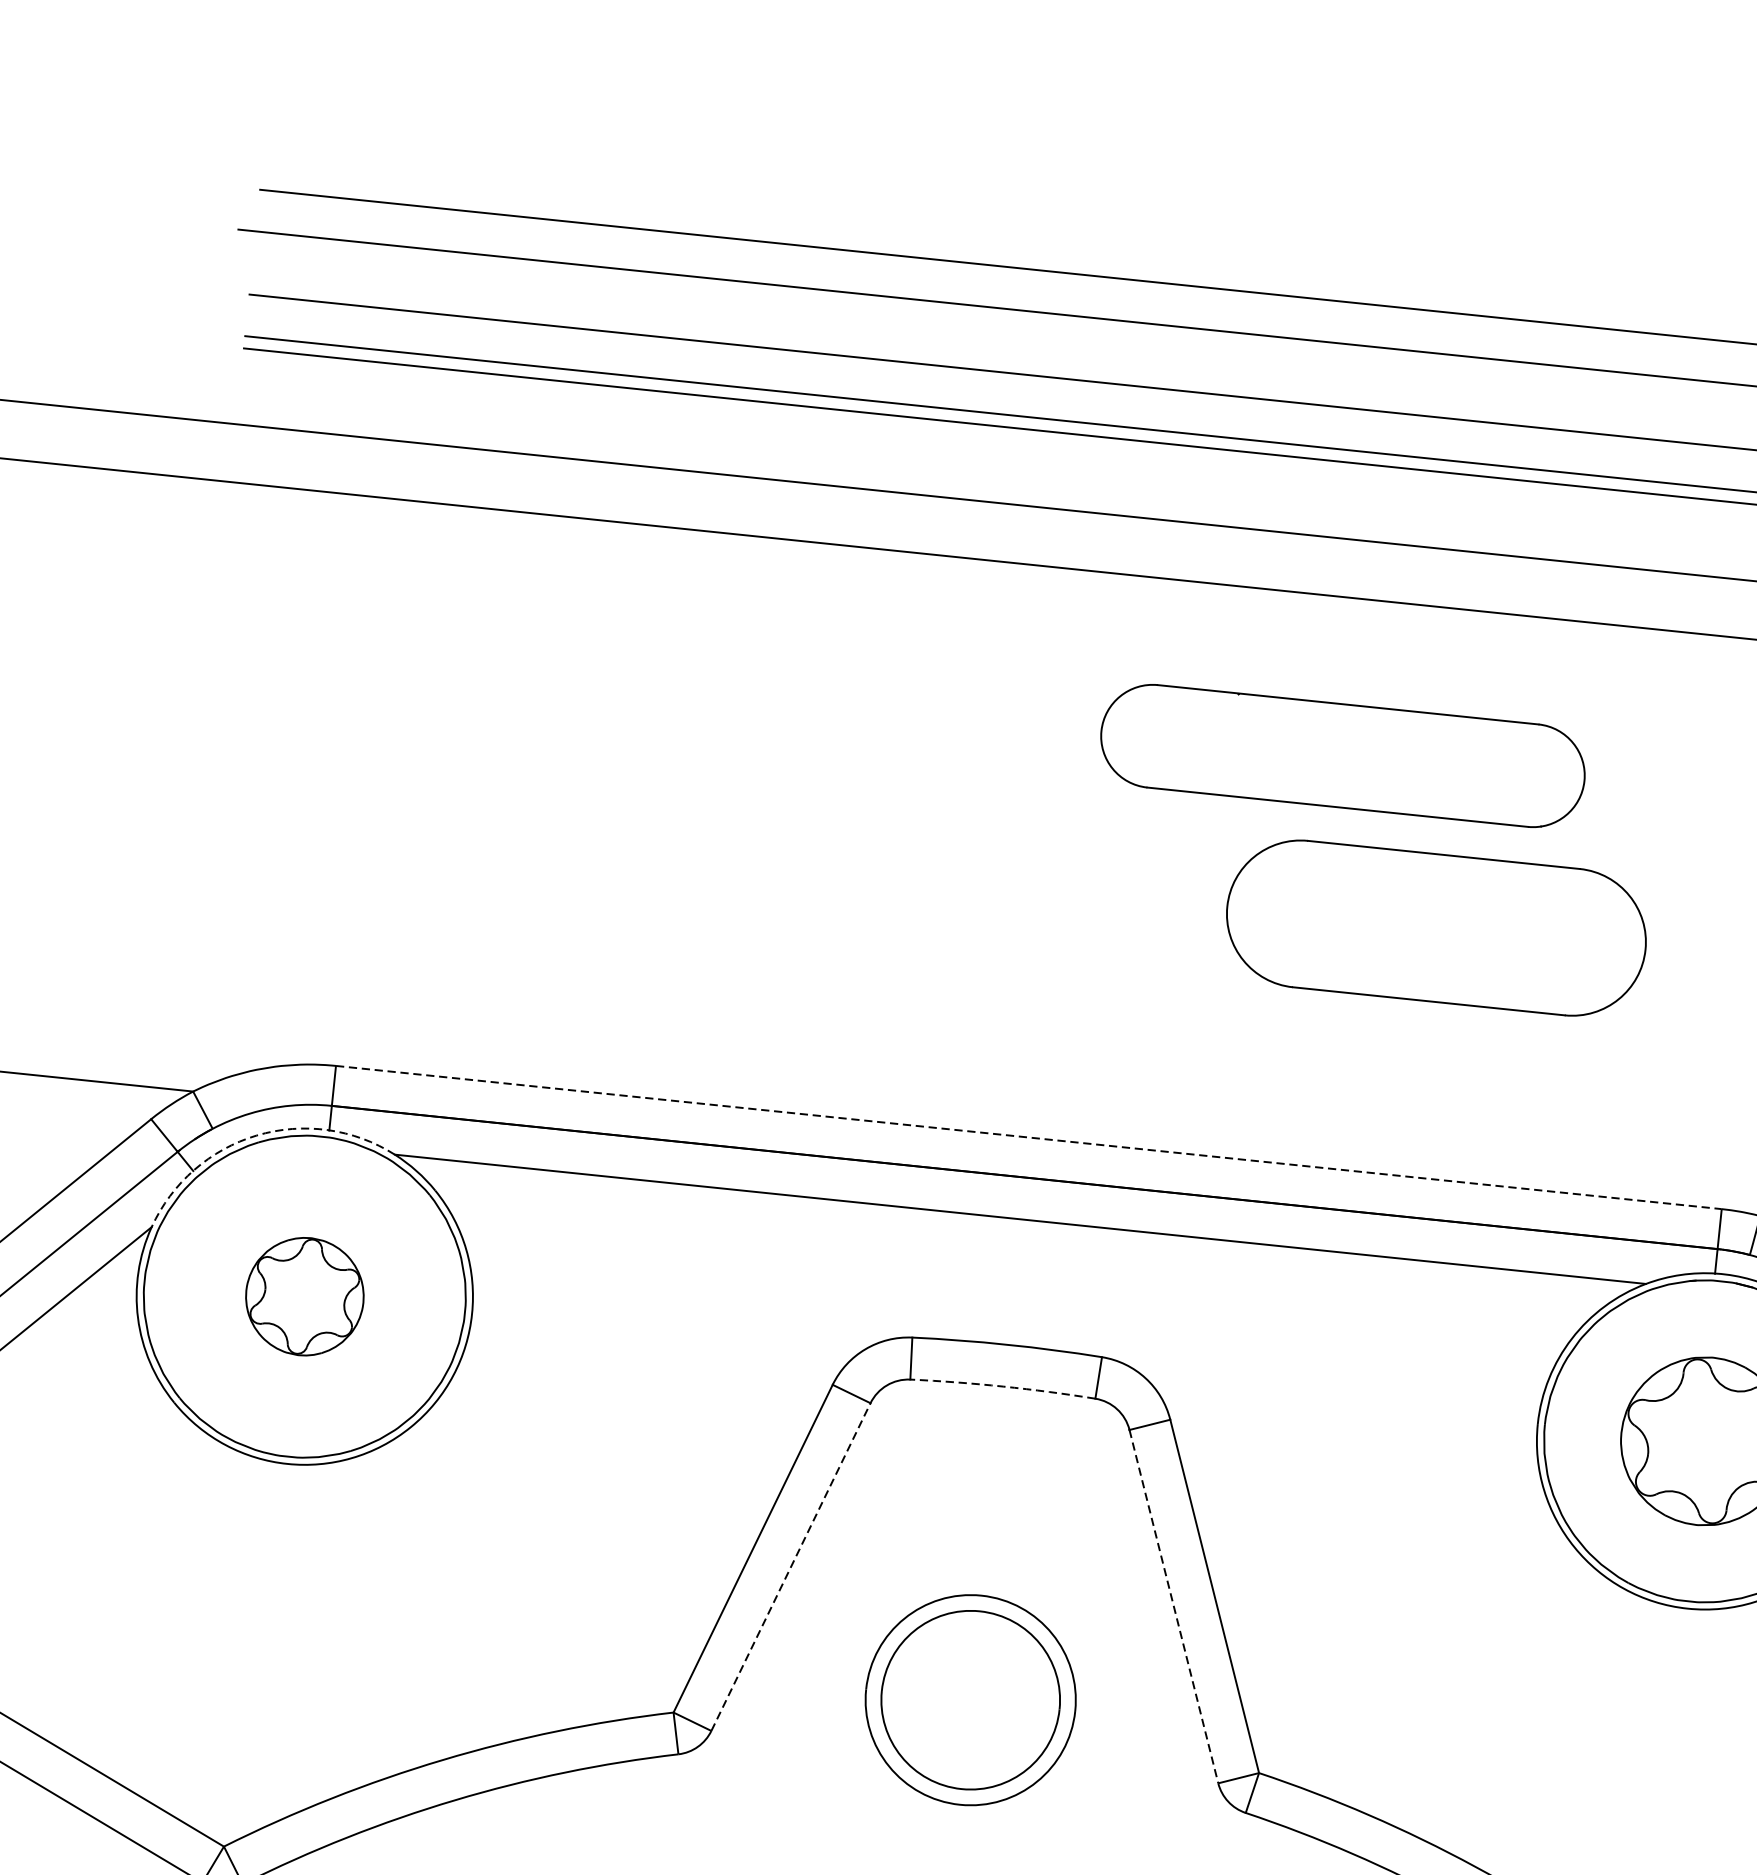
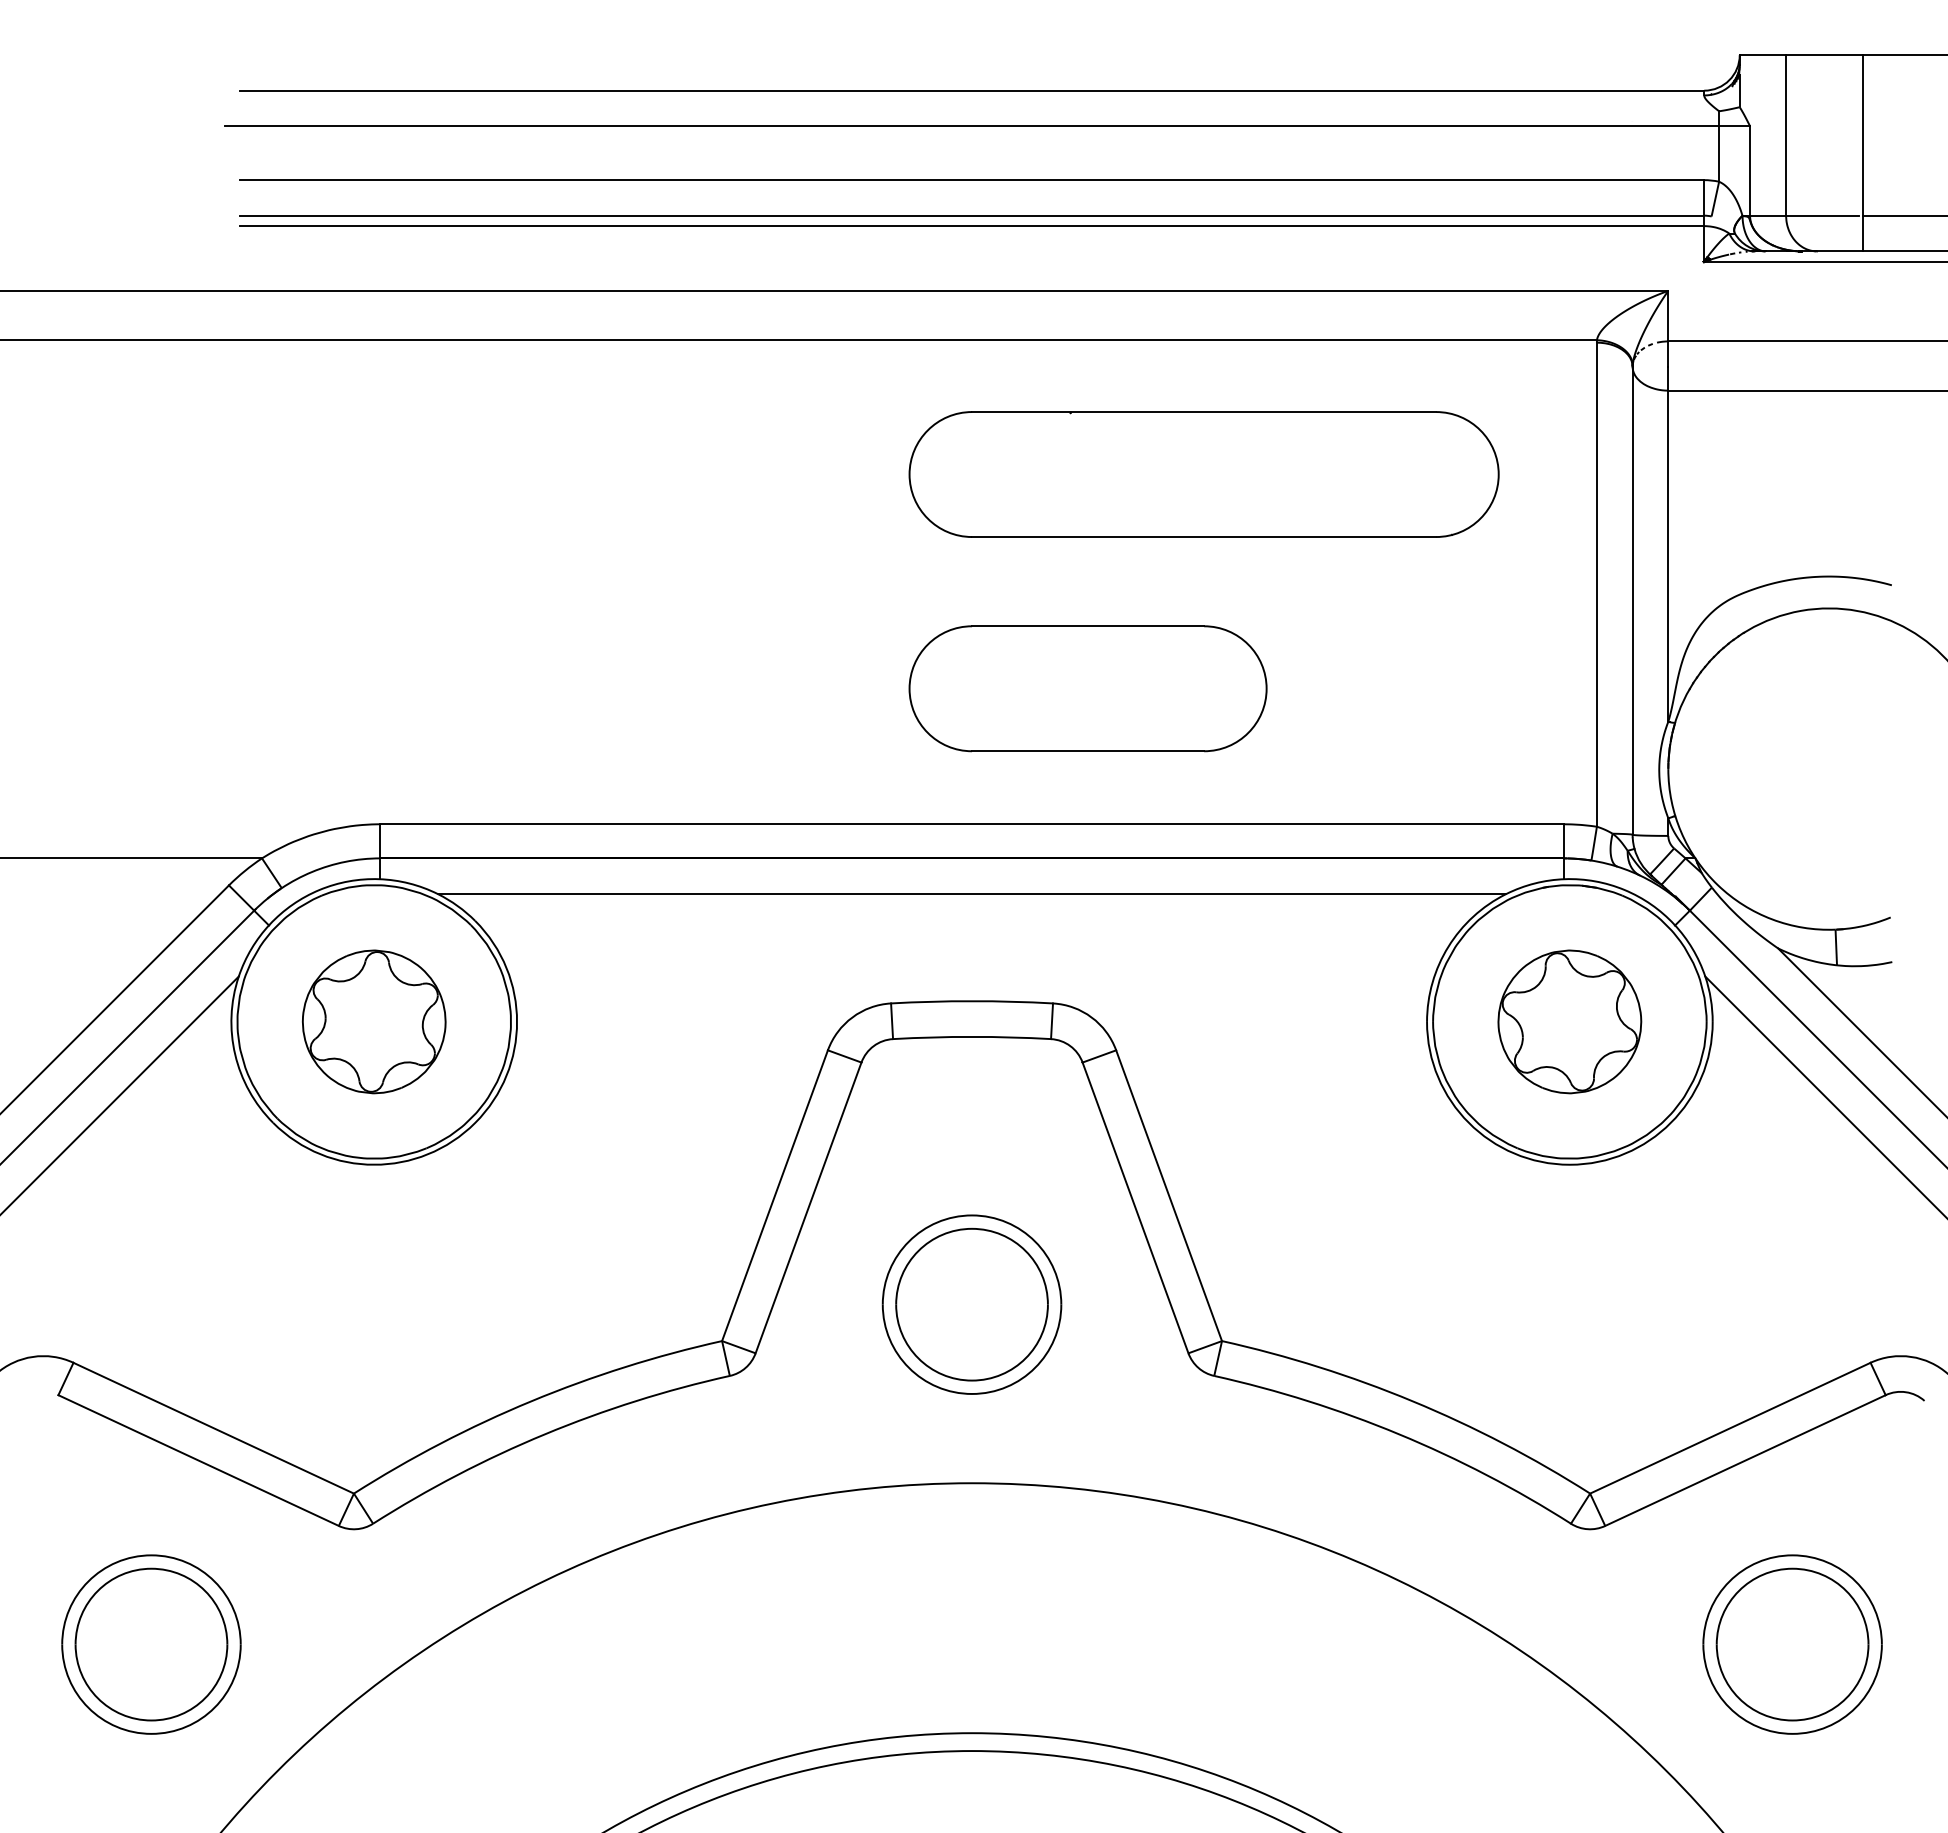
part: (1342, 755) -> (1203, 474), size x1.43
part: (1435, 927) -> (1087, 688), moved
arc: (256, 1134) -> (319, 889), dashed -> solid
line: (1029, 1137) -> (972, 824), dashed -> solid
part: (305, 1296) -> (374, 1021), size x1.43
arc: (1003, 1386) -> (972, 1036), dashed -> solid
line: (790, 1566) -> (808, 1207), dashed -> solid
line: (1173, 1606) -> (1135, 1207), dashed -> solid

